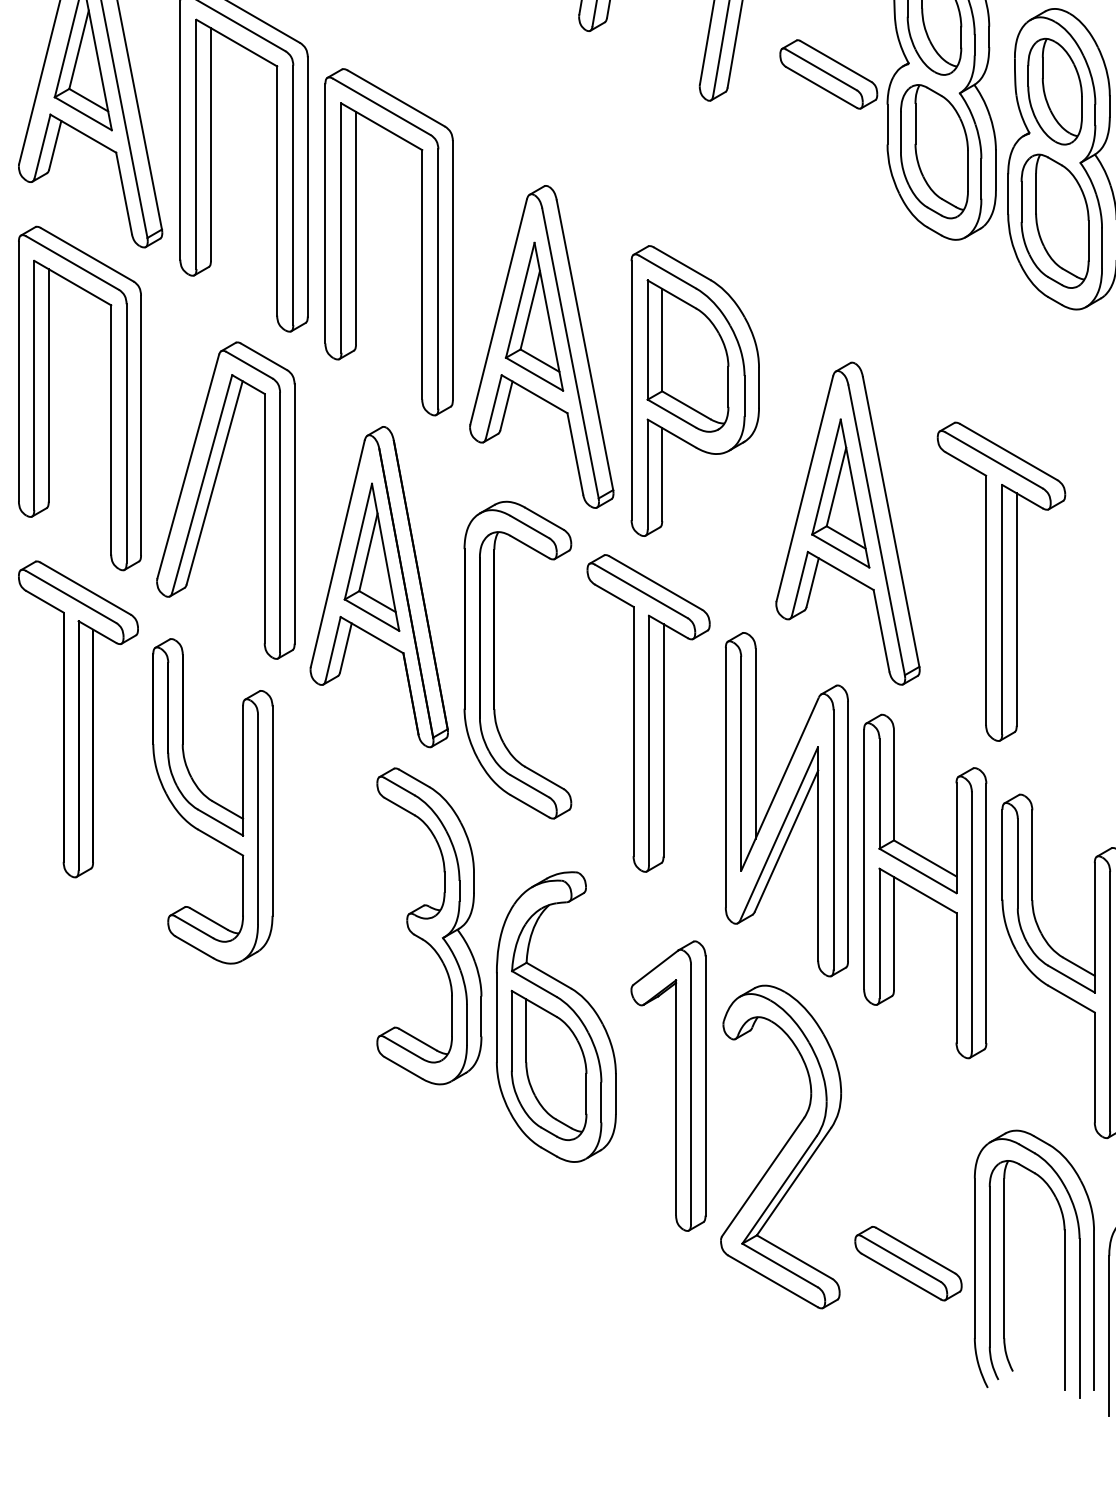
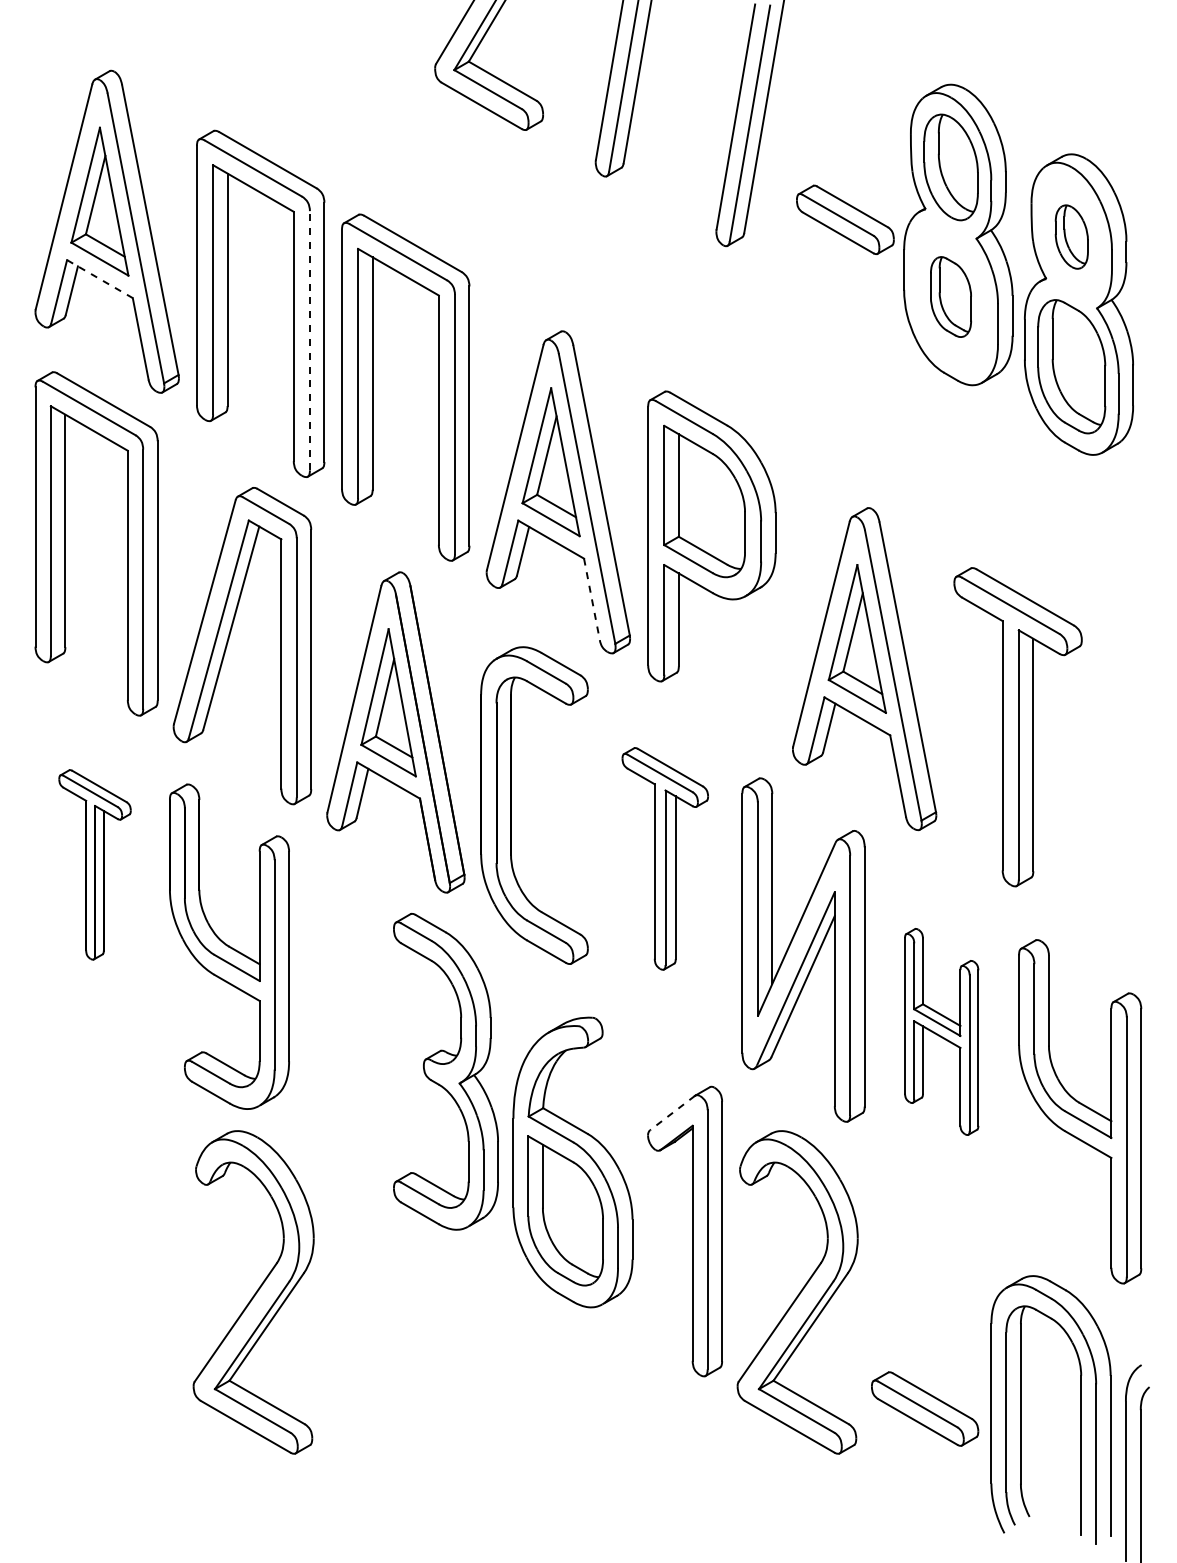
part: (1054, 91) -> (1071, 236), size x0.6
line: (82, 134) -> (99, 279), solid -> dashed
part: (933, 151) -> (950, 296), size x0.6
line: (292, 195) -> (309, 340), solid -> dashed
line: (575, 454) -> (592, 599), solid -> dashed
part: (648, 713) -> (665, 858), size x0.7
part: (77, 719) -> (94, 864), size x0.6
part: (924, 886) -> (941, 1031), size x0.6
line: (655, 968) -> (672, 1113), solid -> dashed
part: (236, 1147) -> (253, 1292), added

